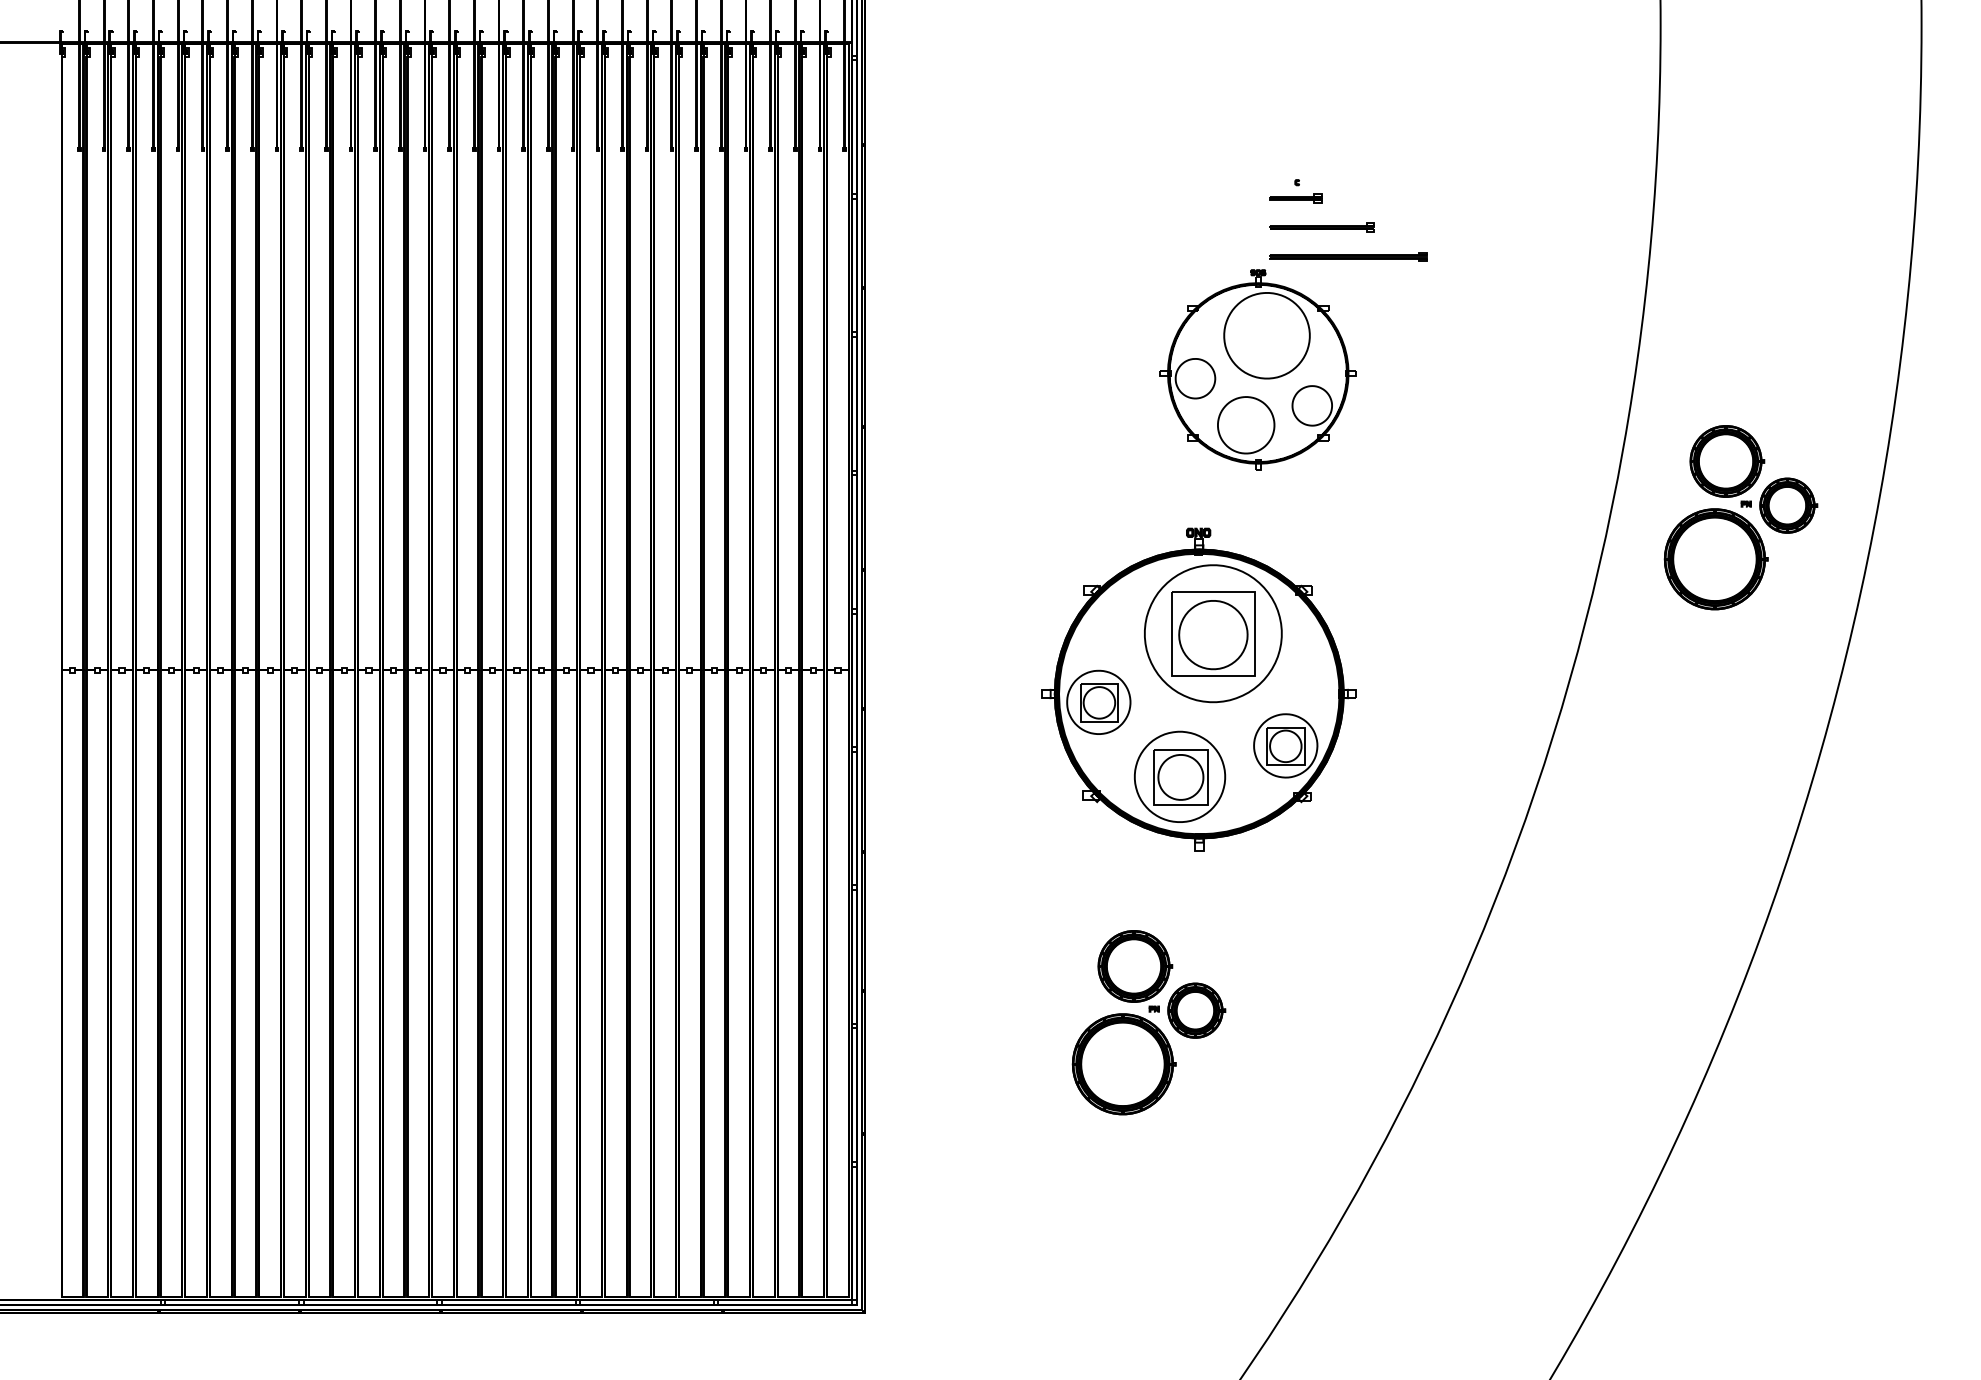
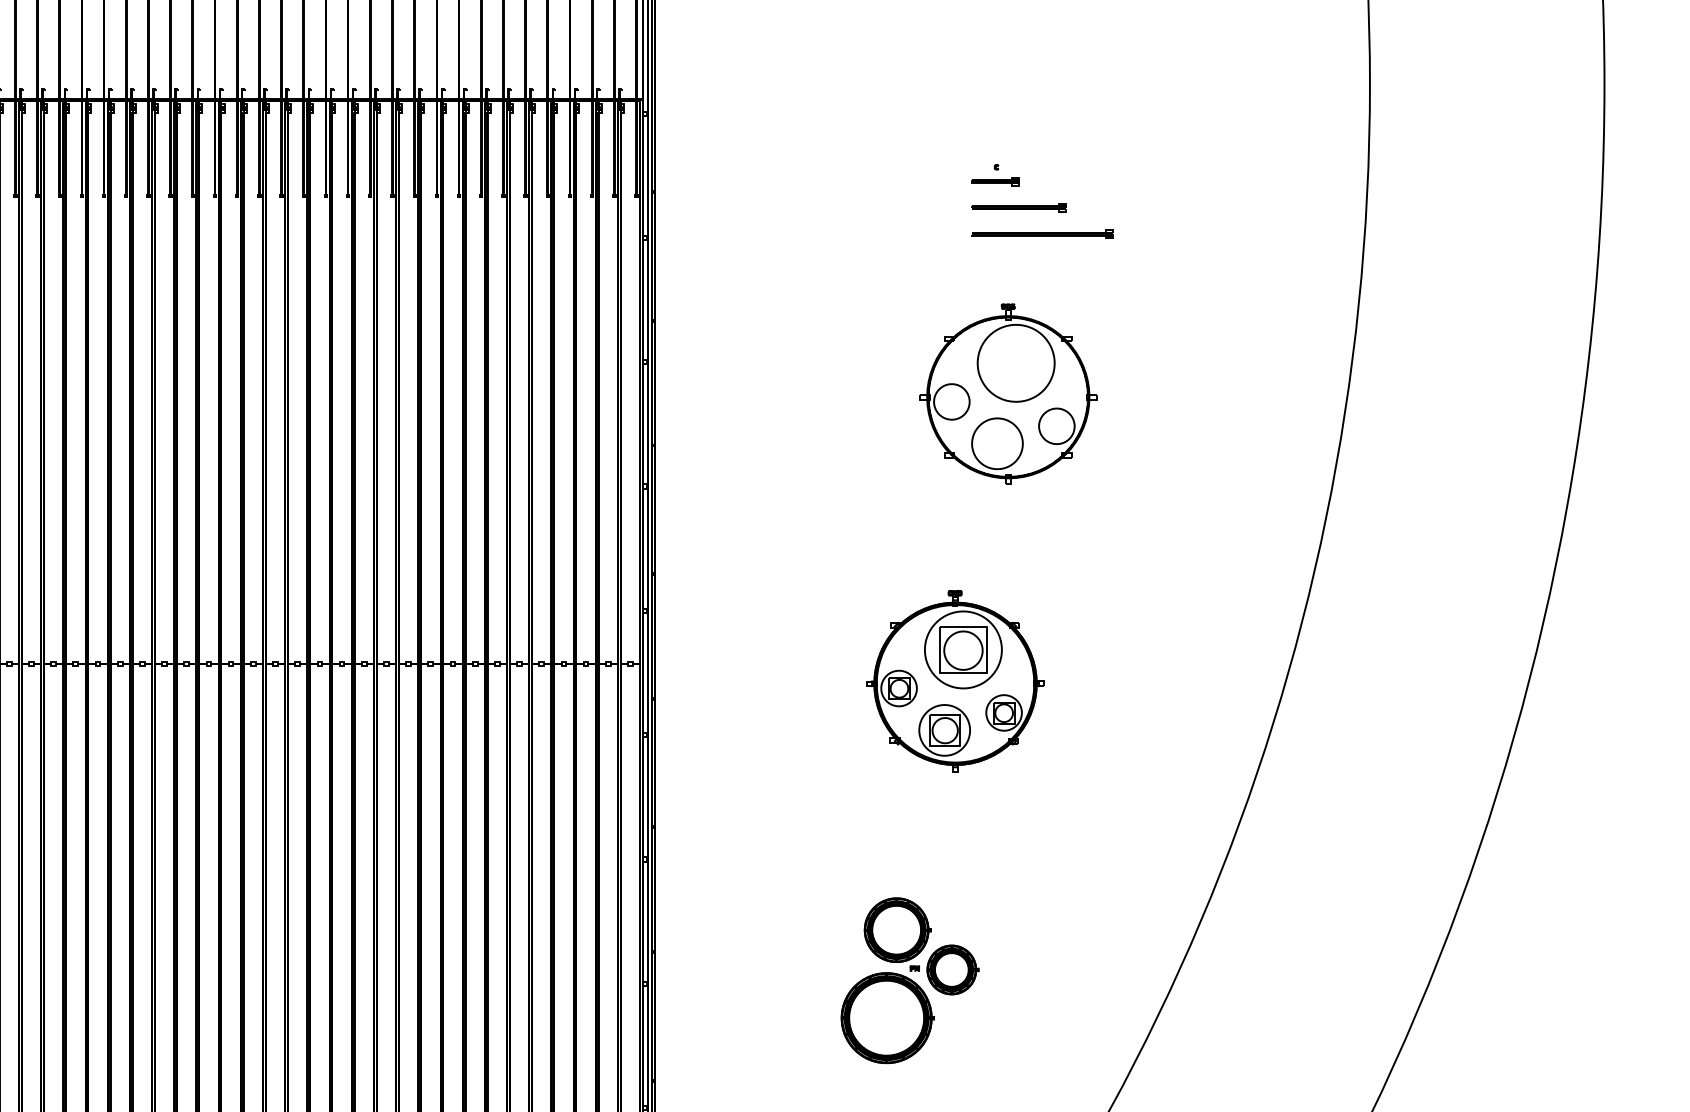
part: (1348, 220) -> (1042, 201), moved
part: (1740, 517) -> (1441, 526), removed
part: (1199, 689) -> (955, 681), size x0.62

